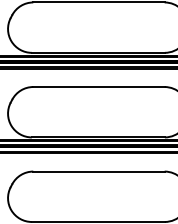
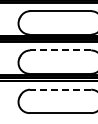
line: (98, 87) -> (60, 50), solid -> dashed
line: (98, 171) -> (60, 89), solid -> dashed

